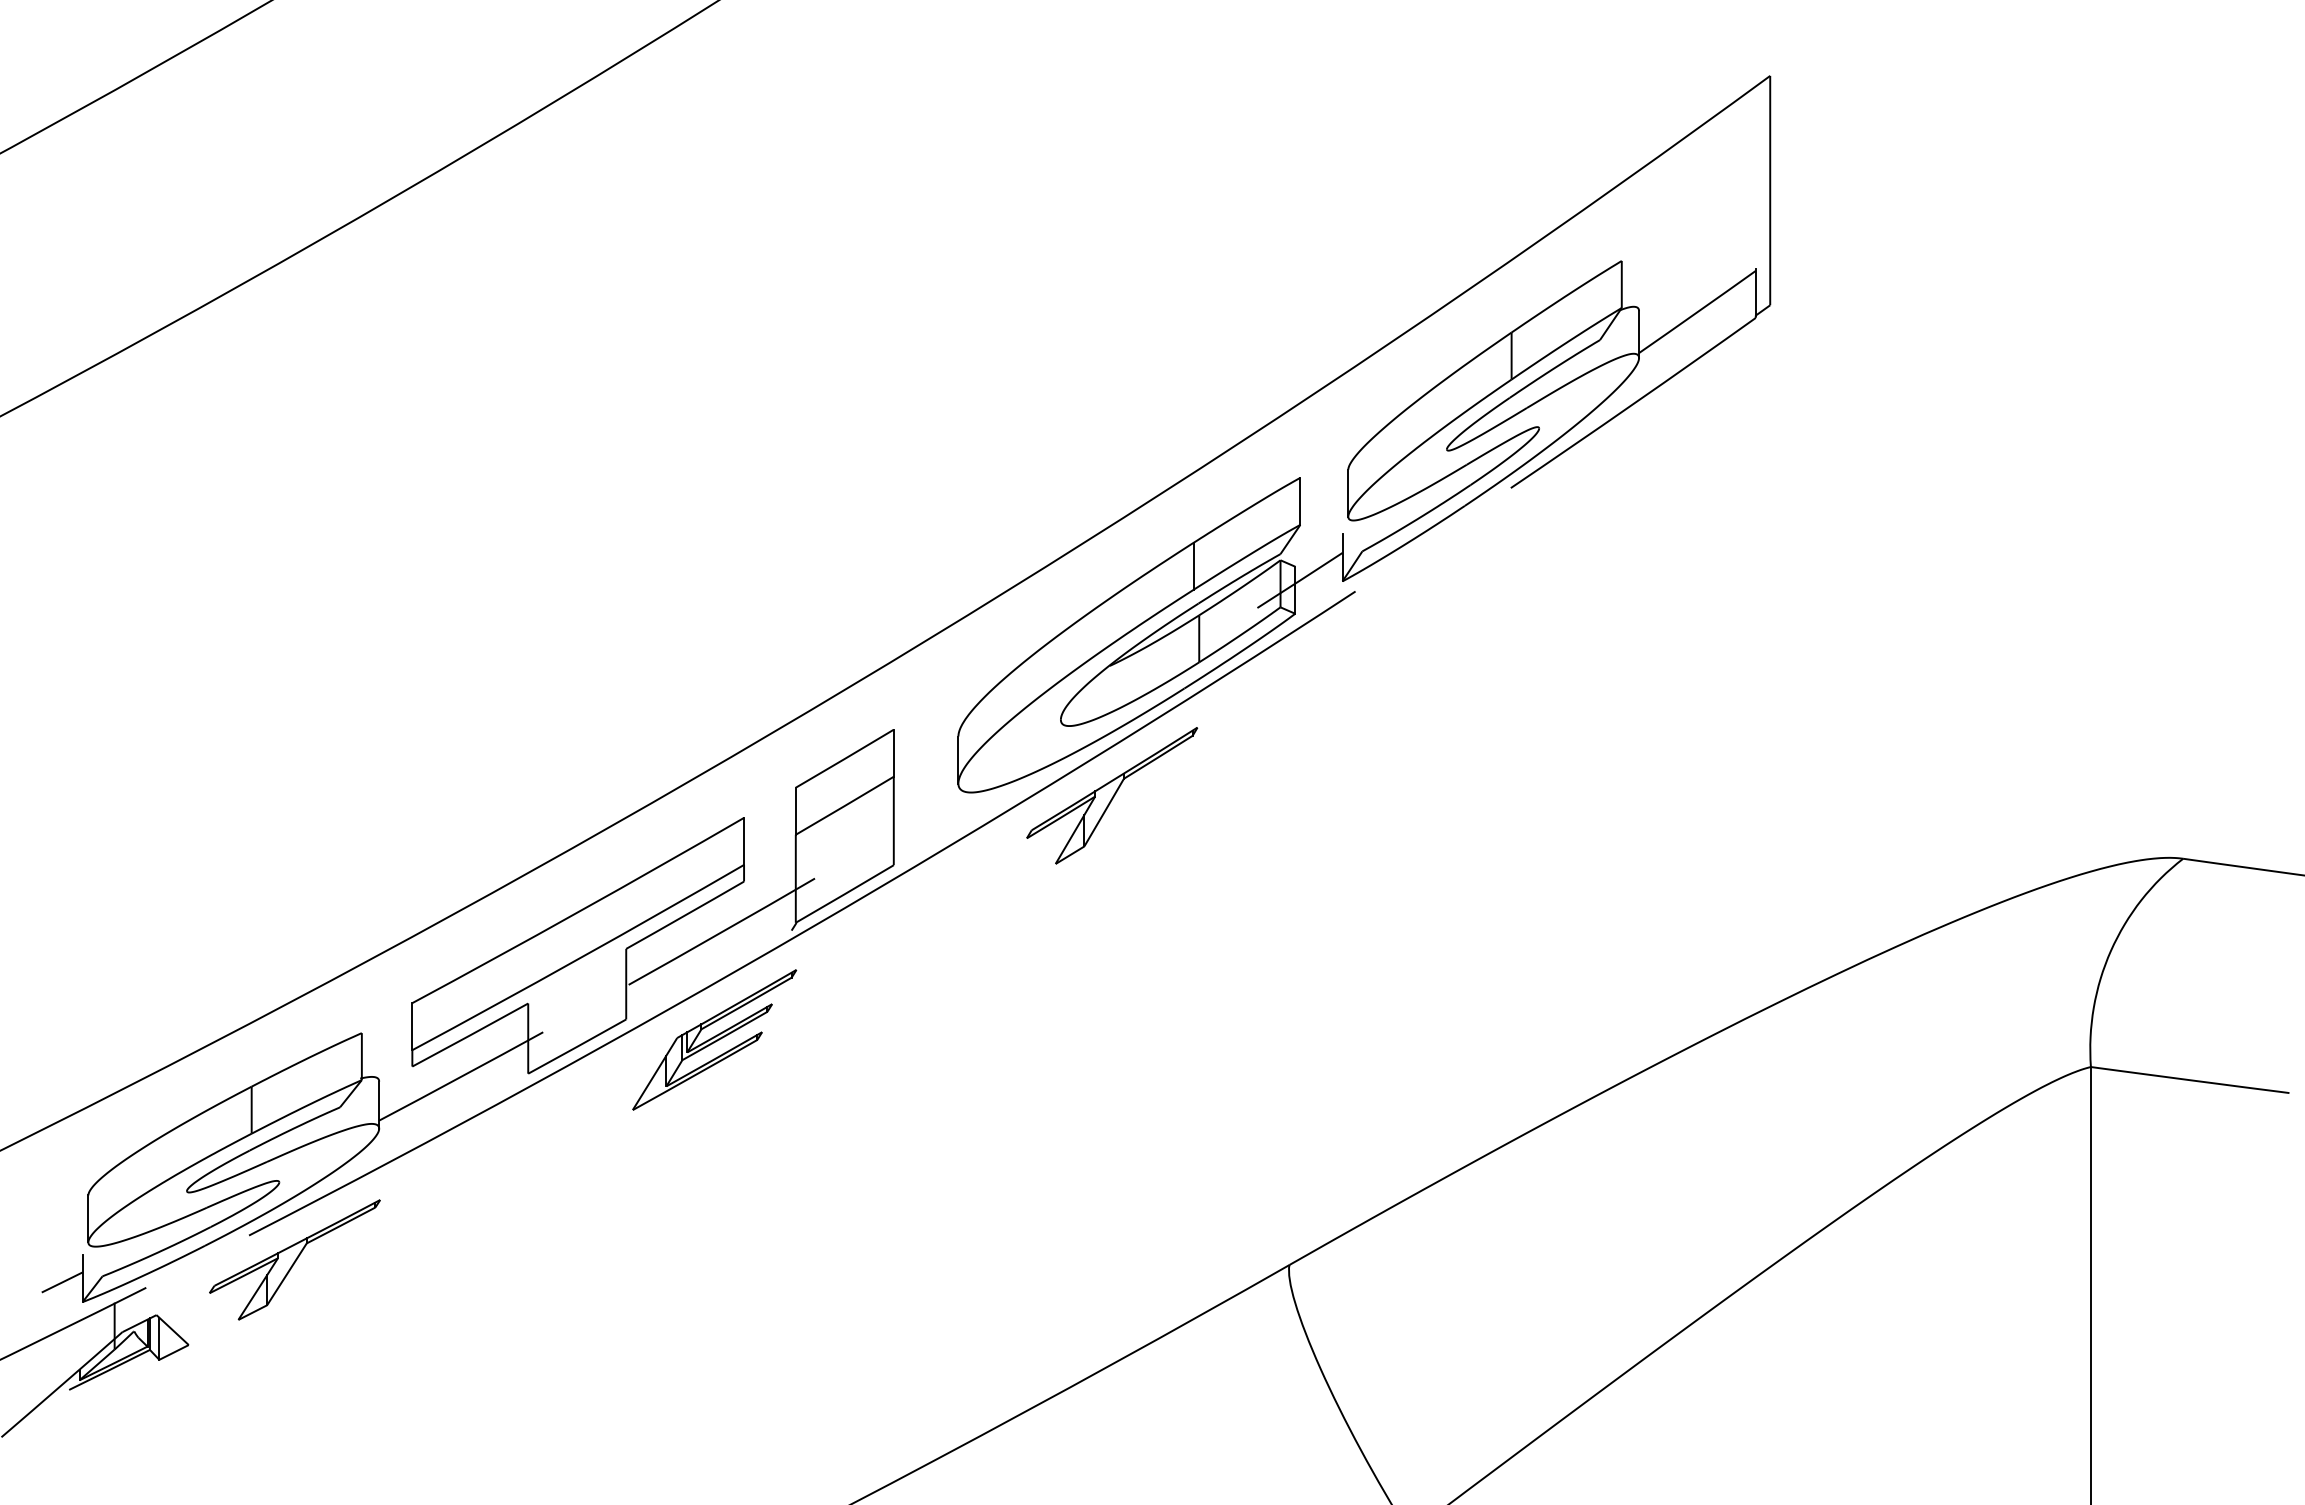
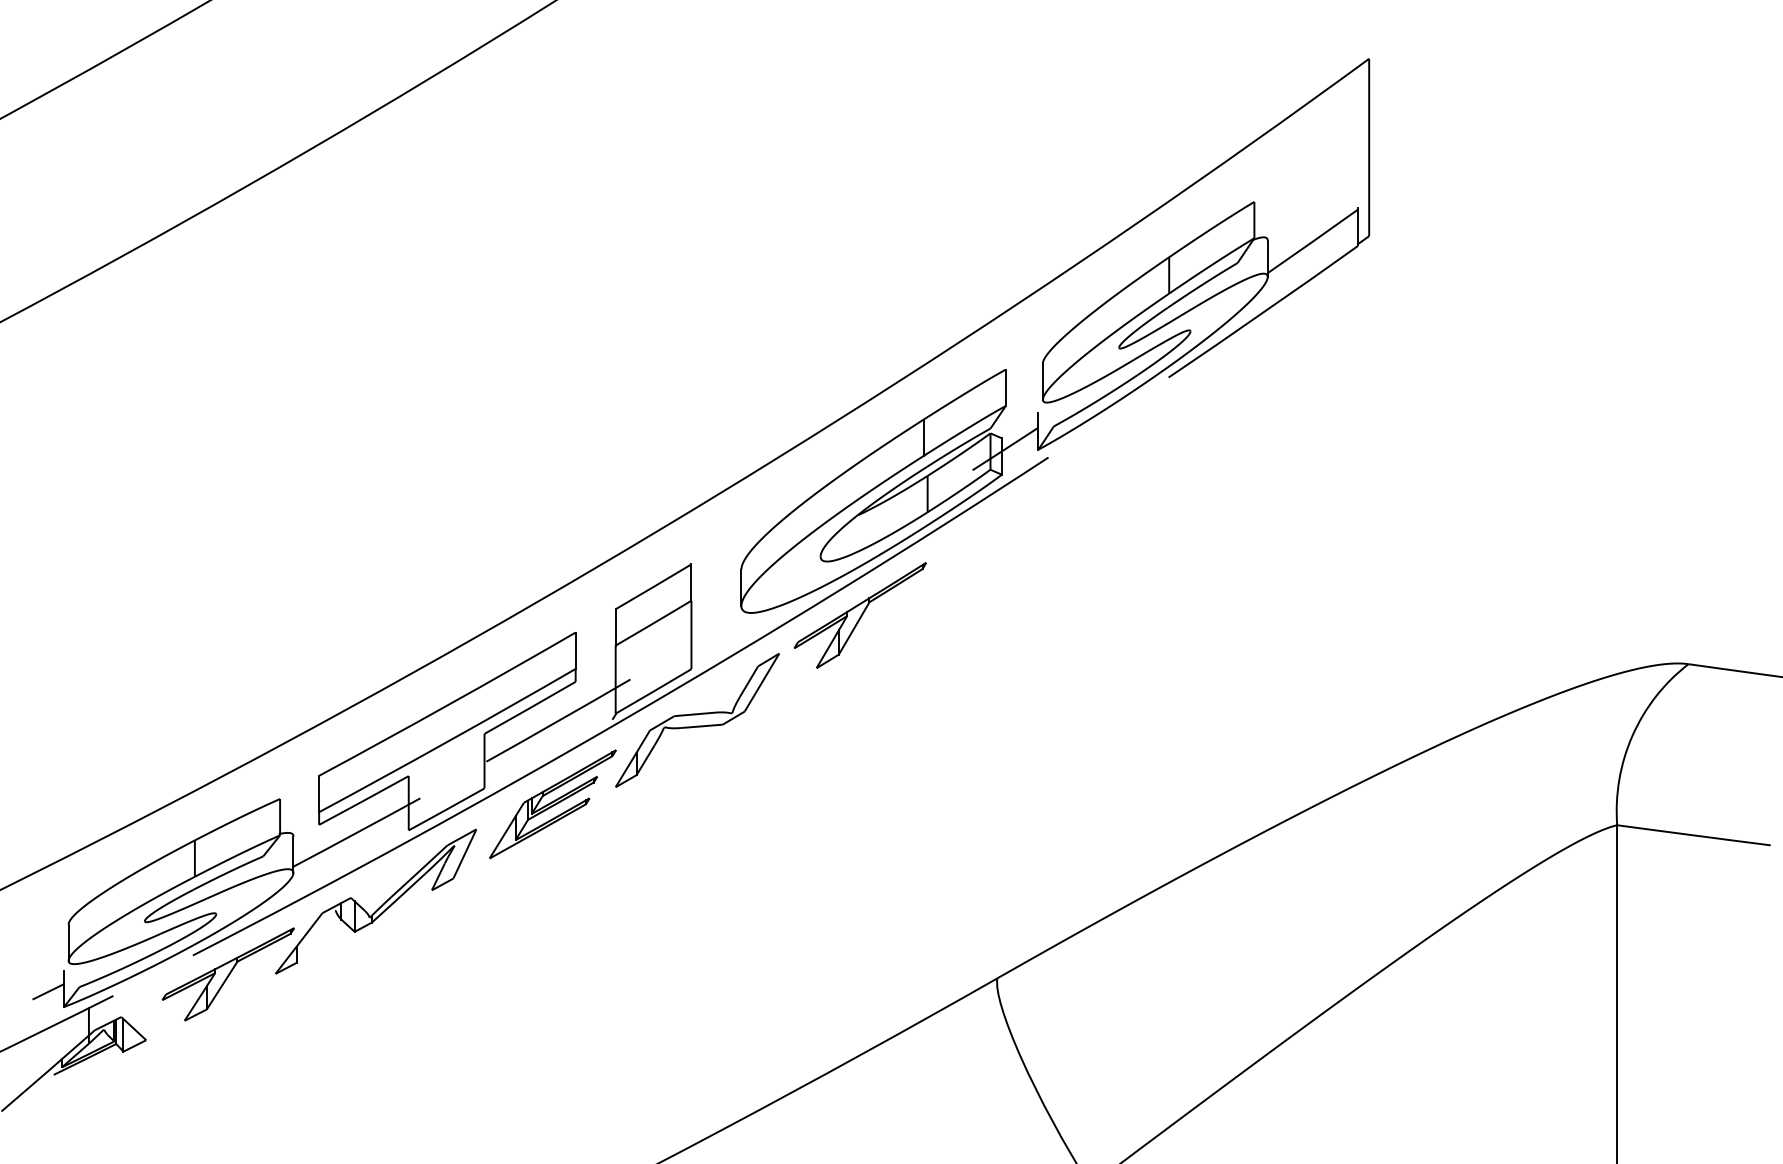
part: (901, 931) -> (697, 720), added
part: (490, 1172) -> (379, 906), added

